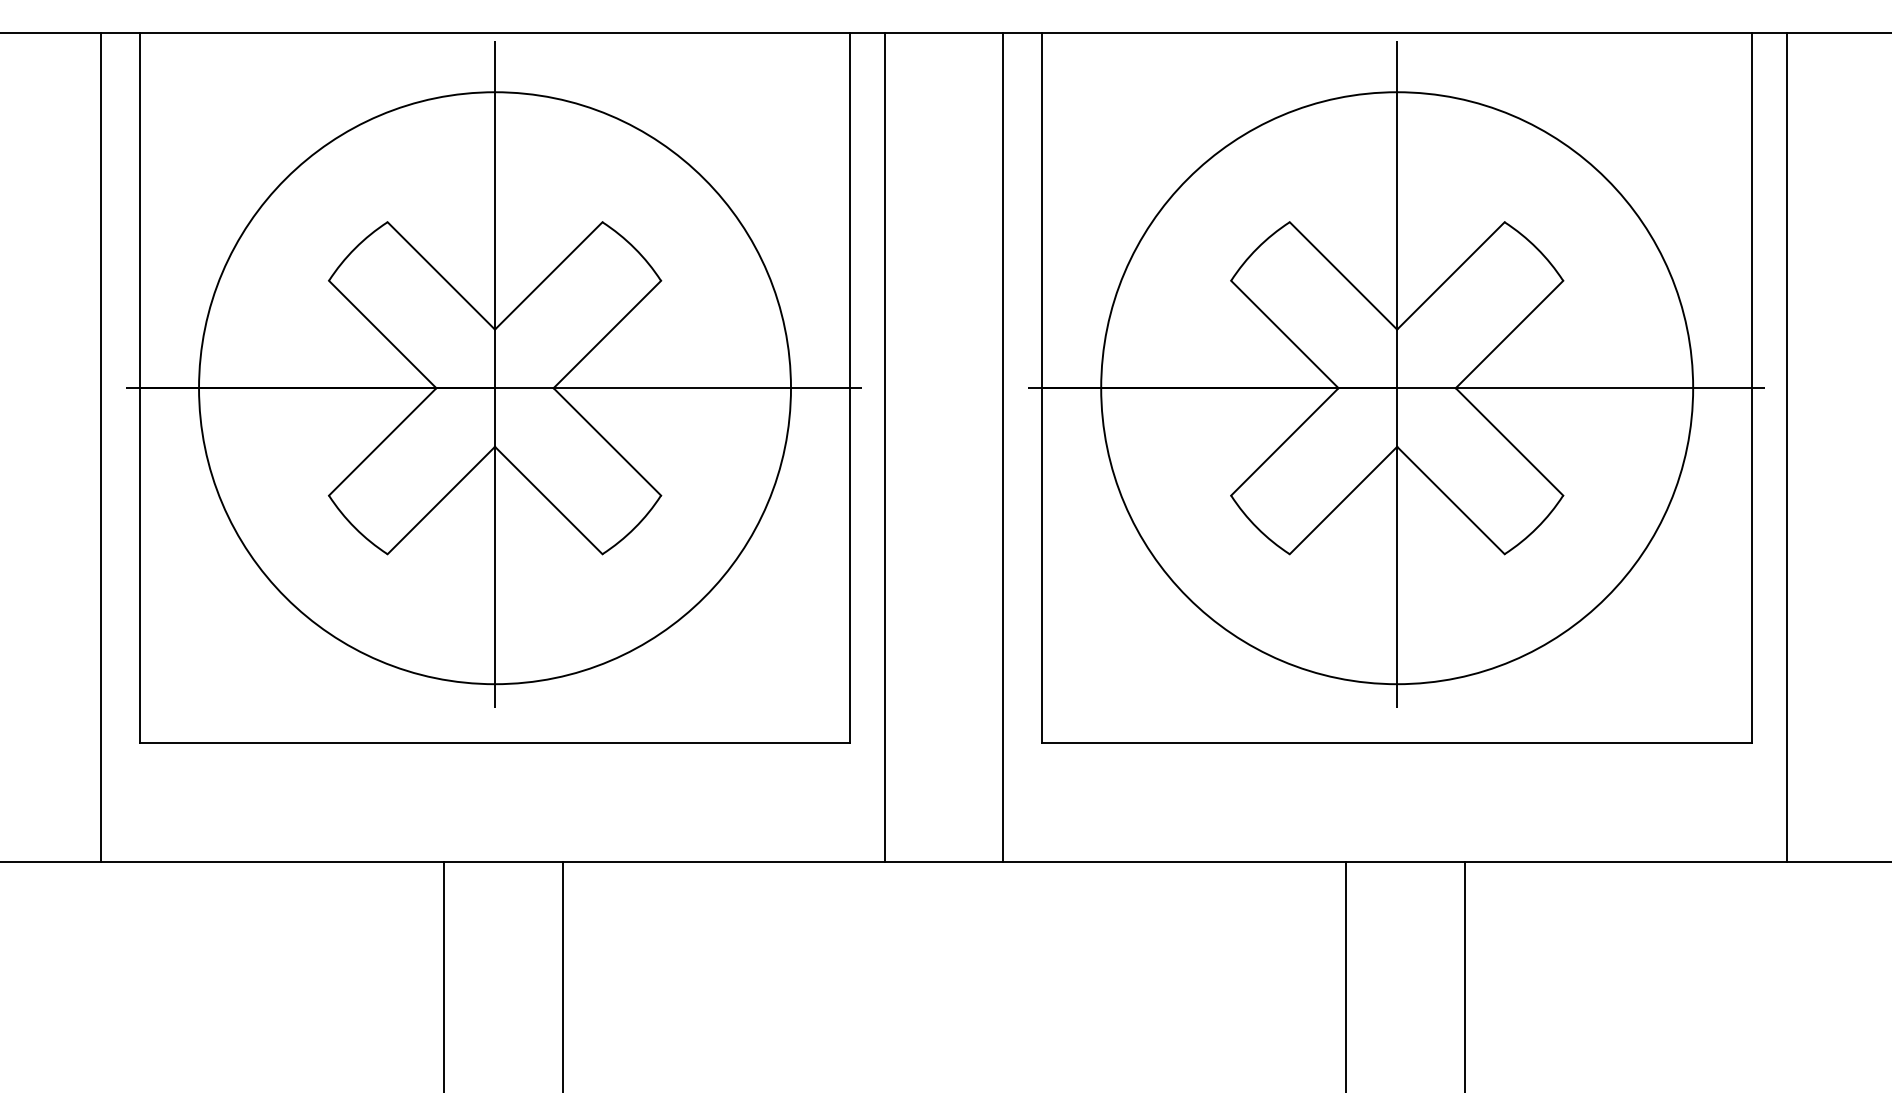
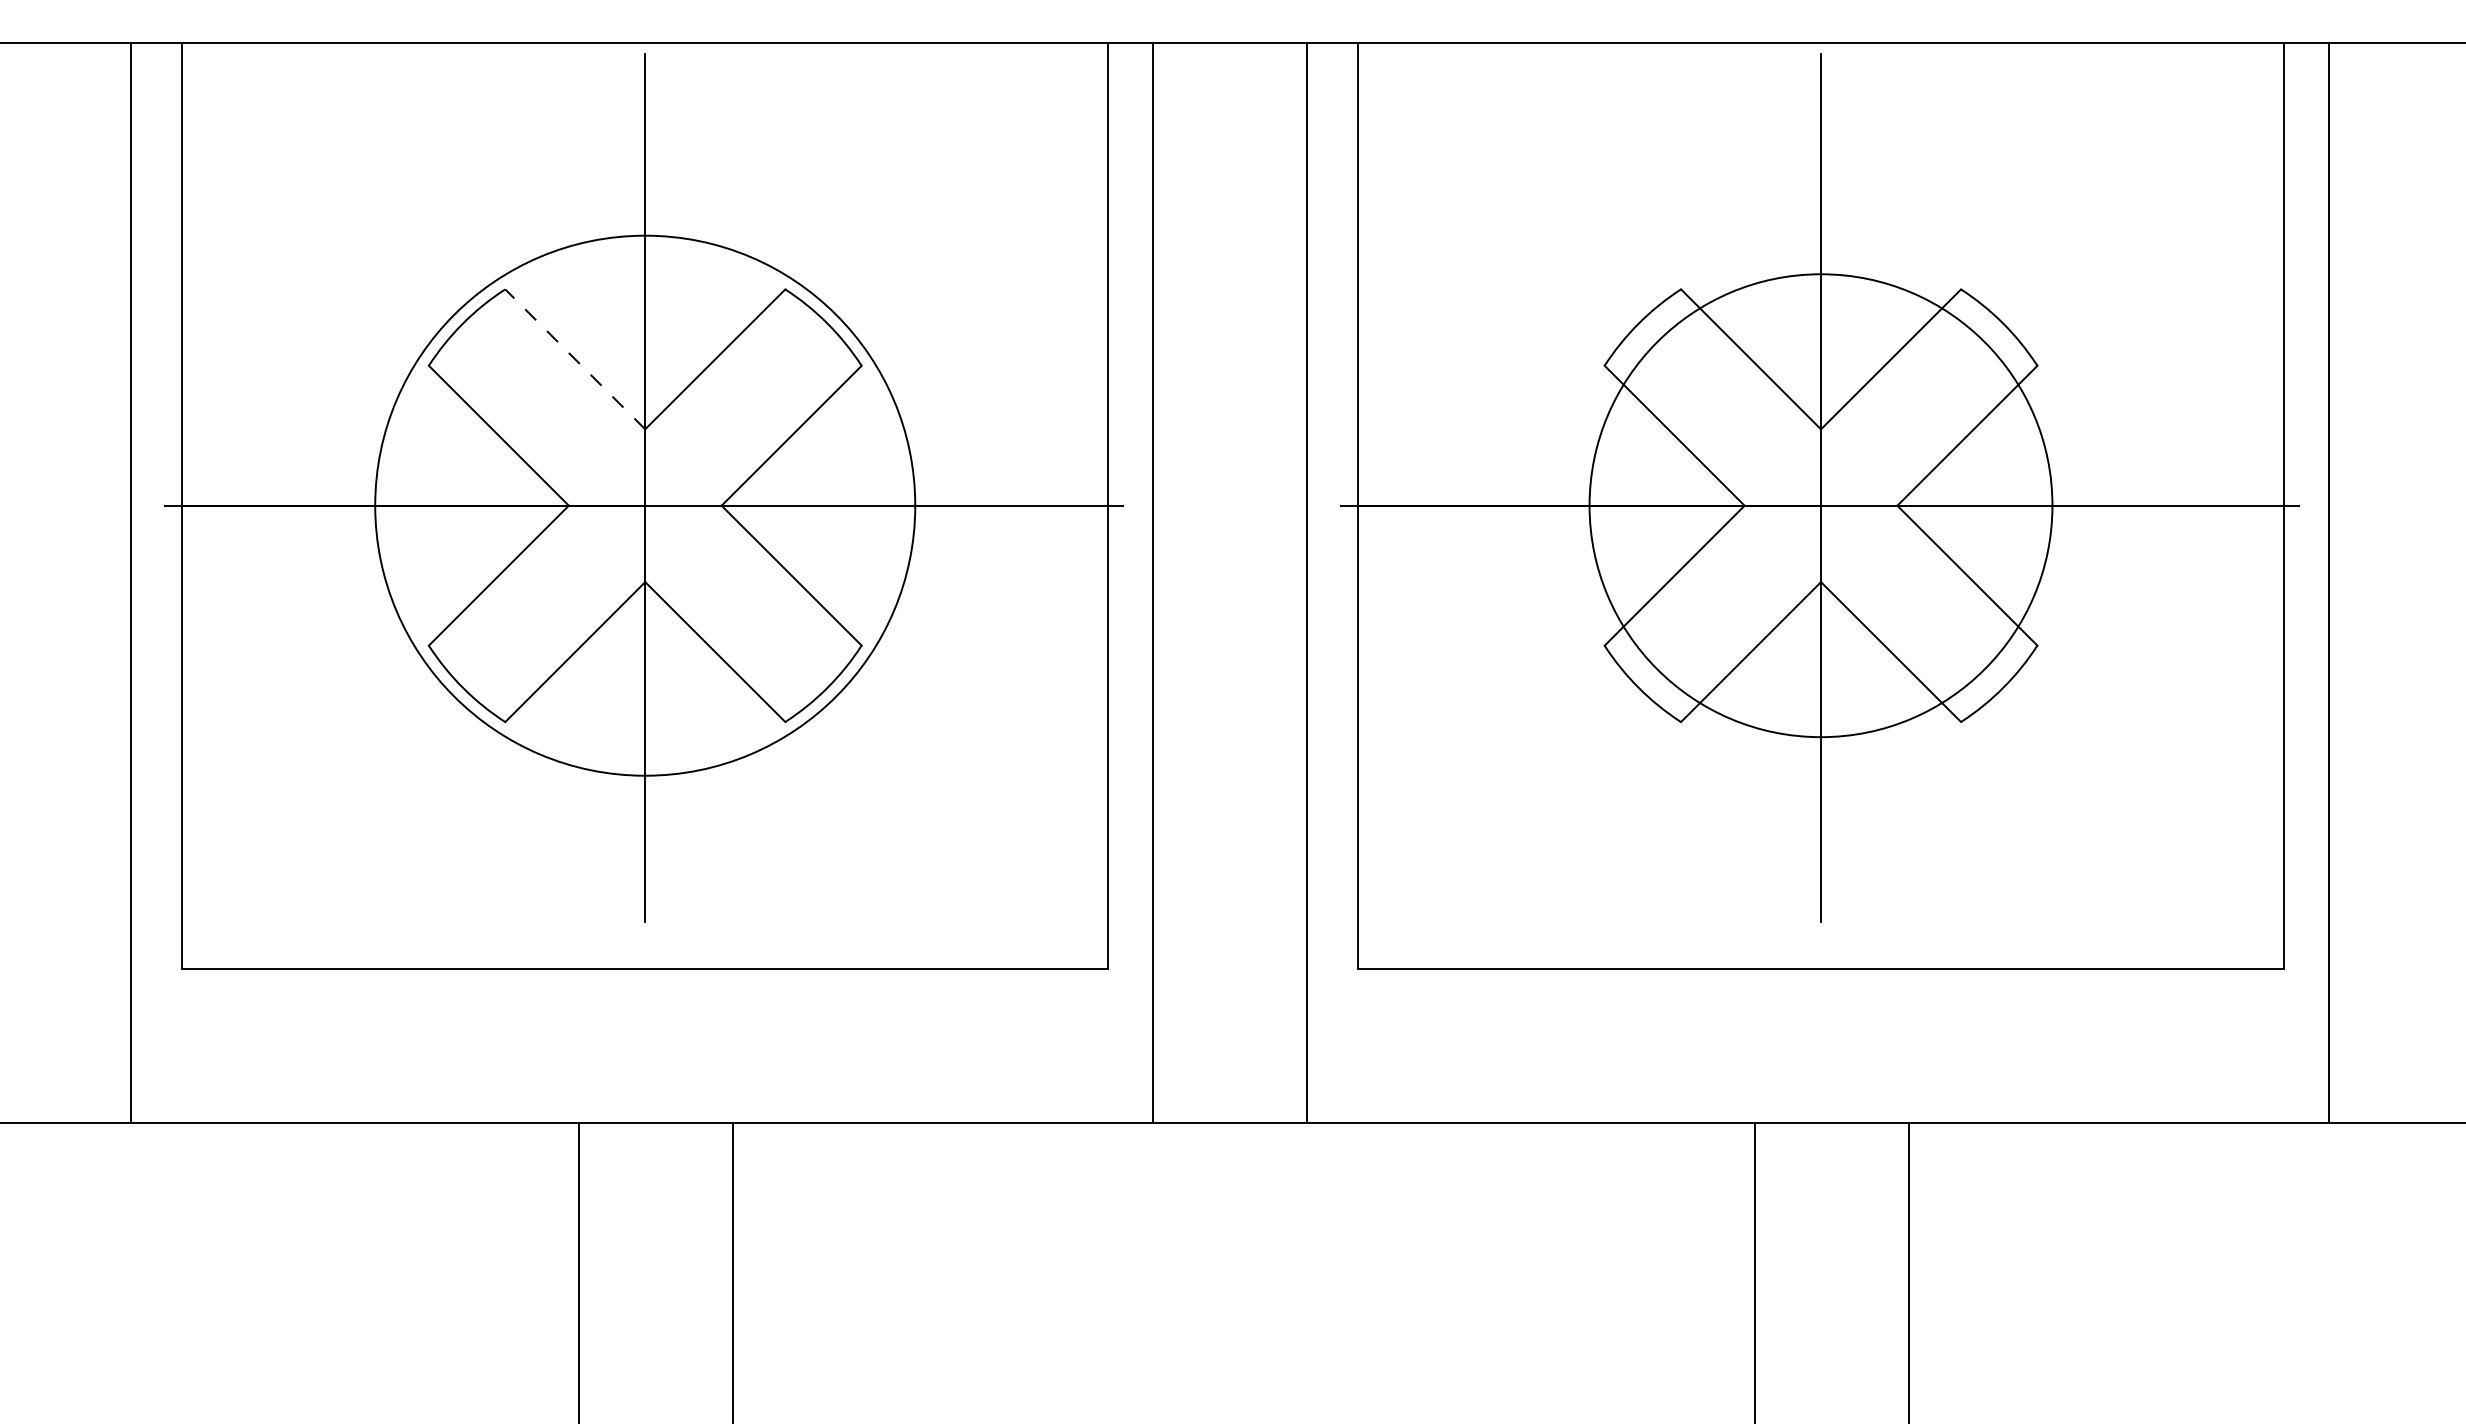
line: (441, 276) -> (575, 359), solid -> dashed
circle: (495, 388) -> (645, 505), size x0.7
circle: (1396, 388) -> (1820, 505), size x0.6

